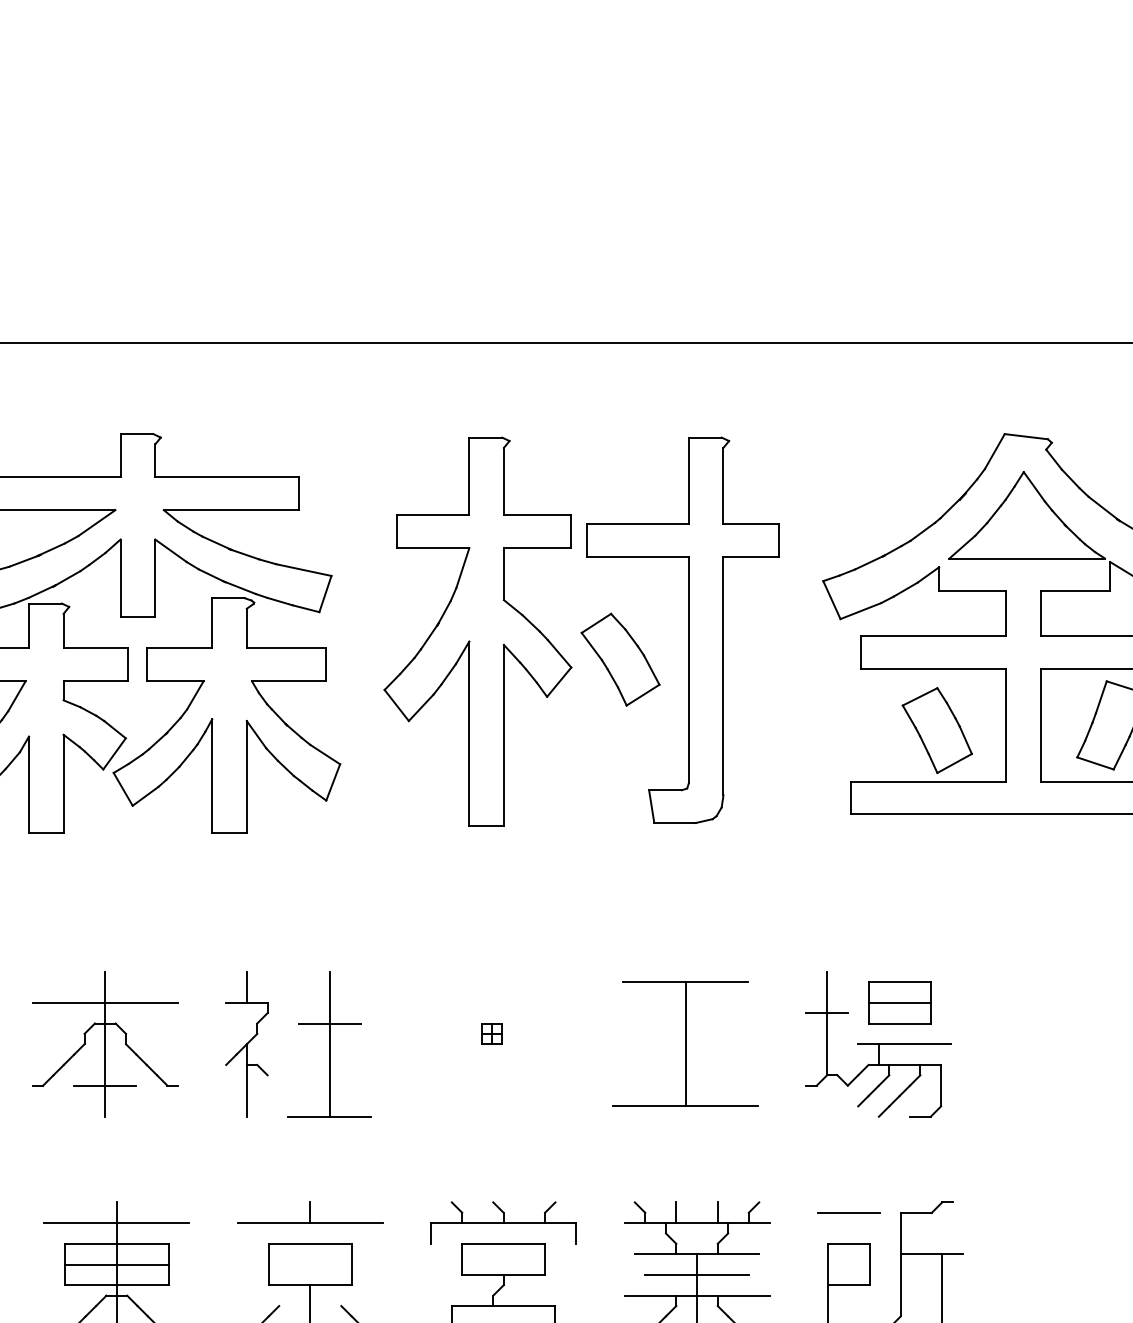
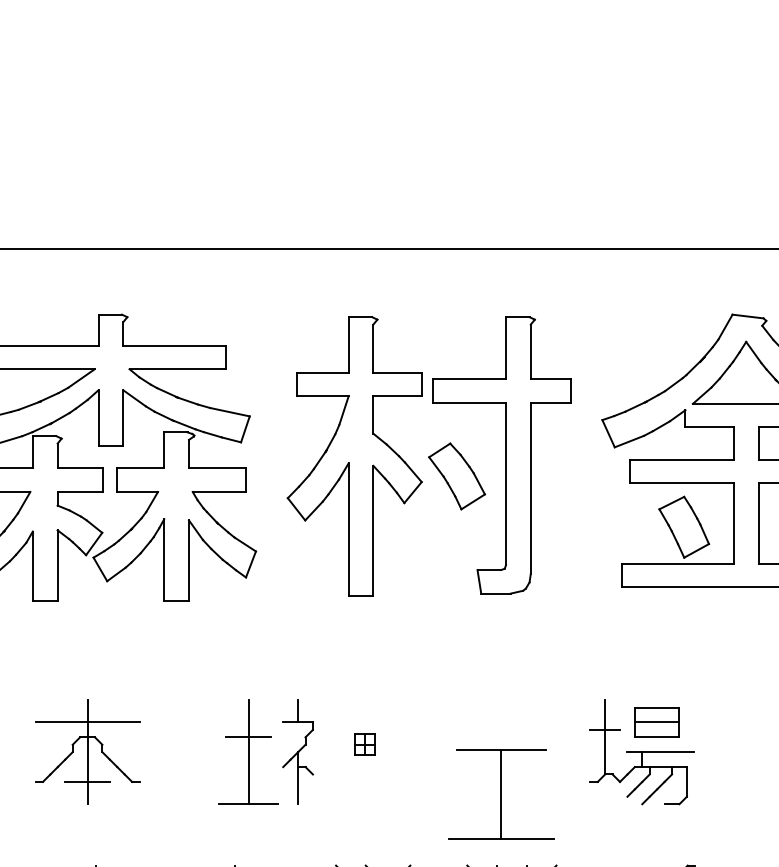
part: (491, 1033) -> (364, 744), size x1.4
part: (685, 1043) -> (501, 793), moved
part: (246, 1044) -> (297, 752), moved

